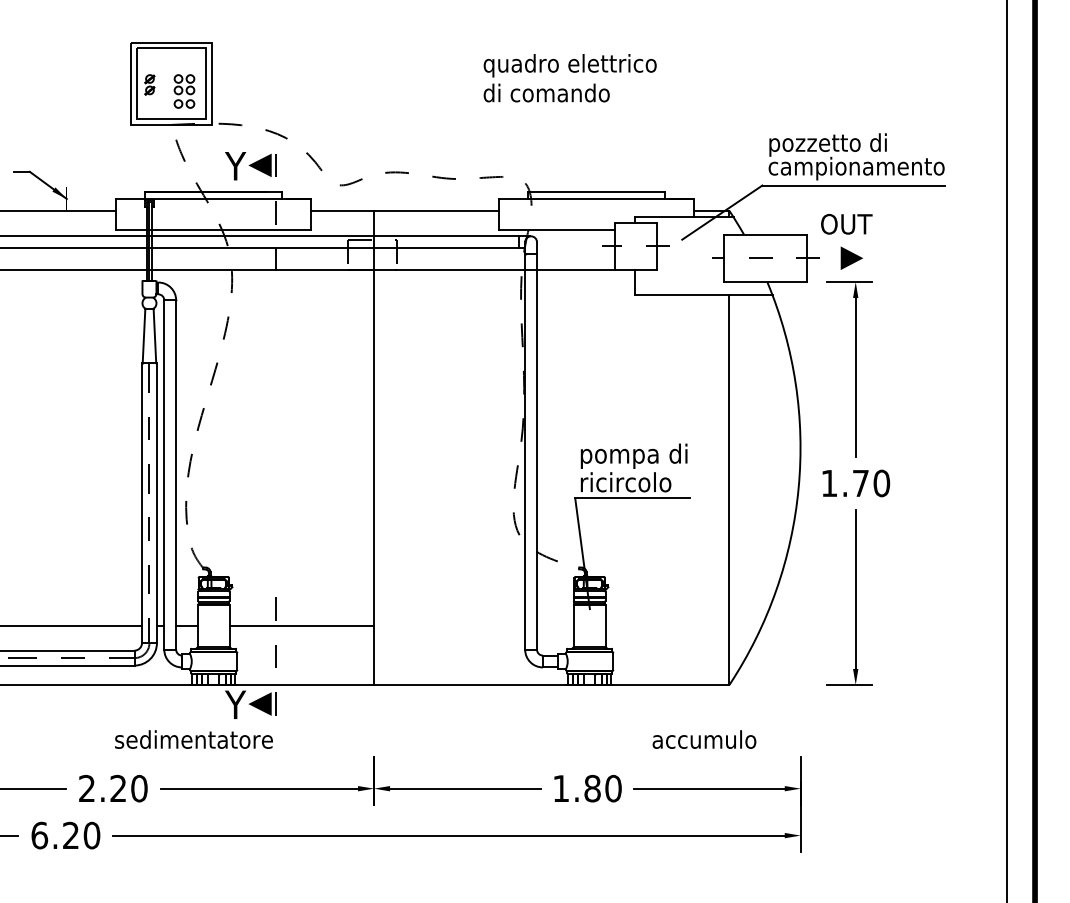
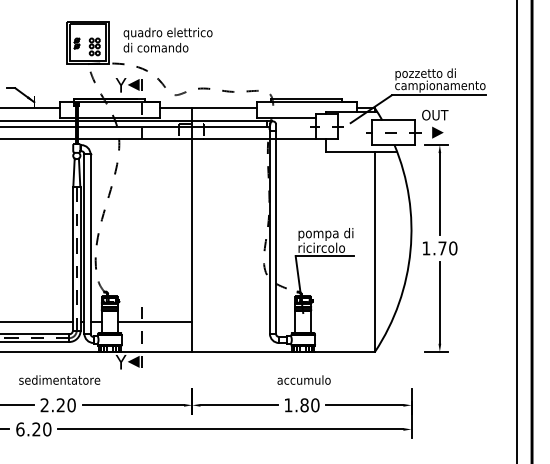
text: (569, 77) -> (167, 39), moved
text: (193, 738) -> (59, 379), moved
text: (703, 738) -> (303, 379), moved

